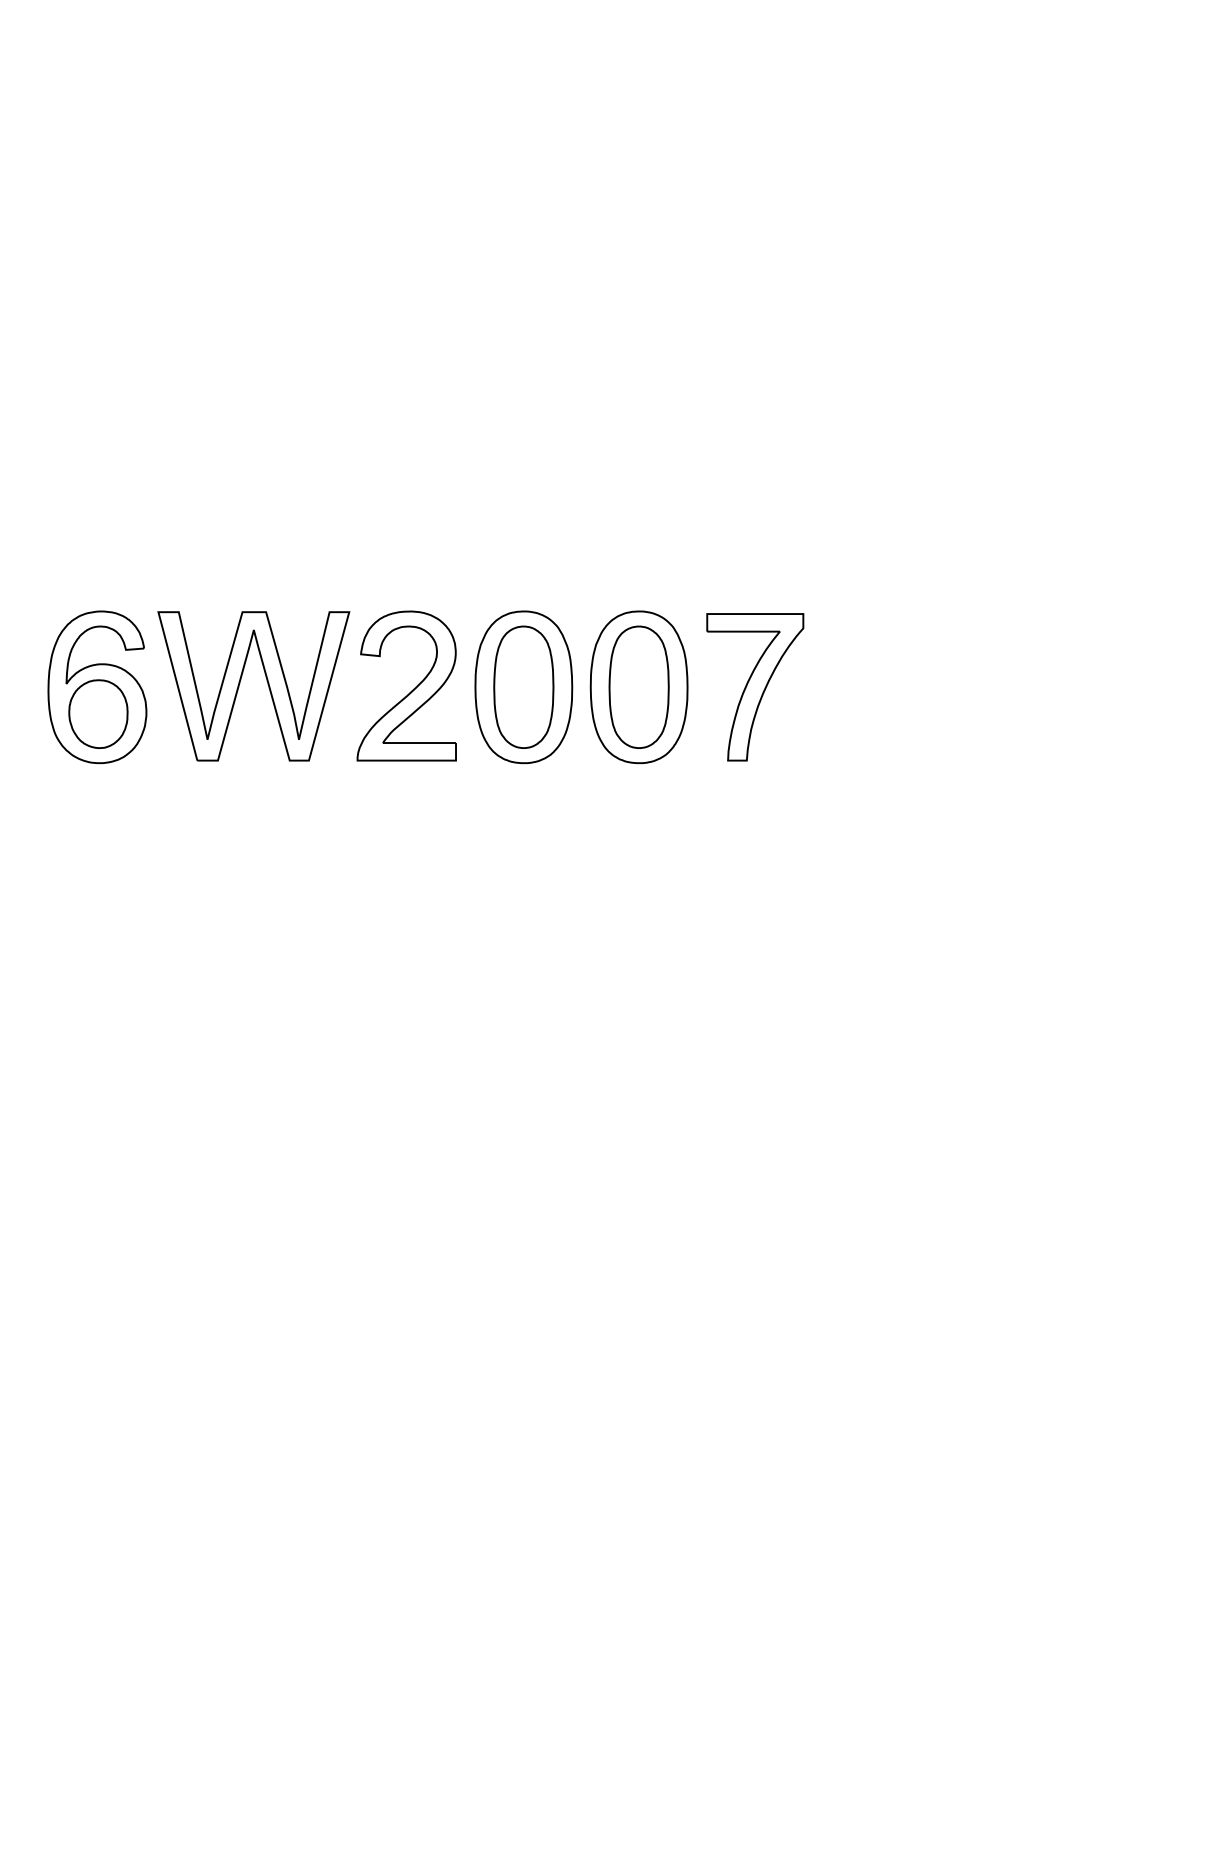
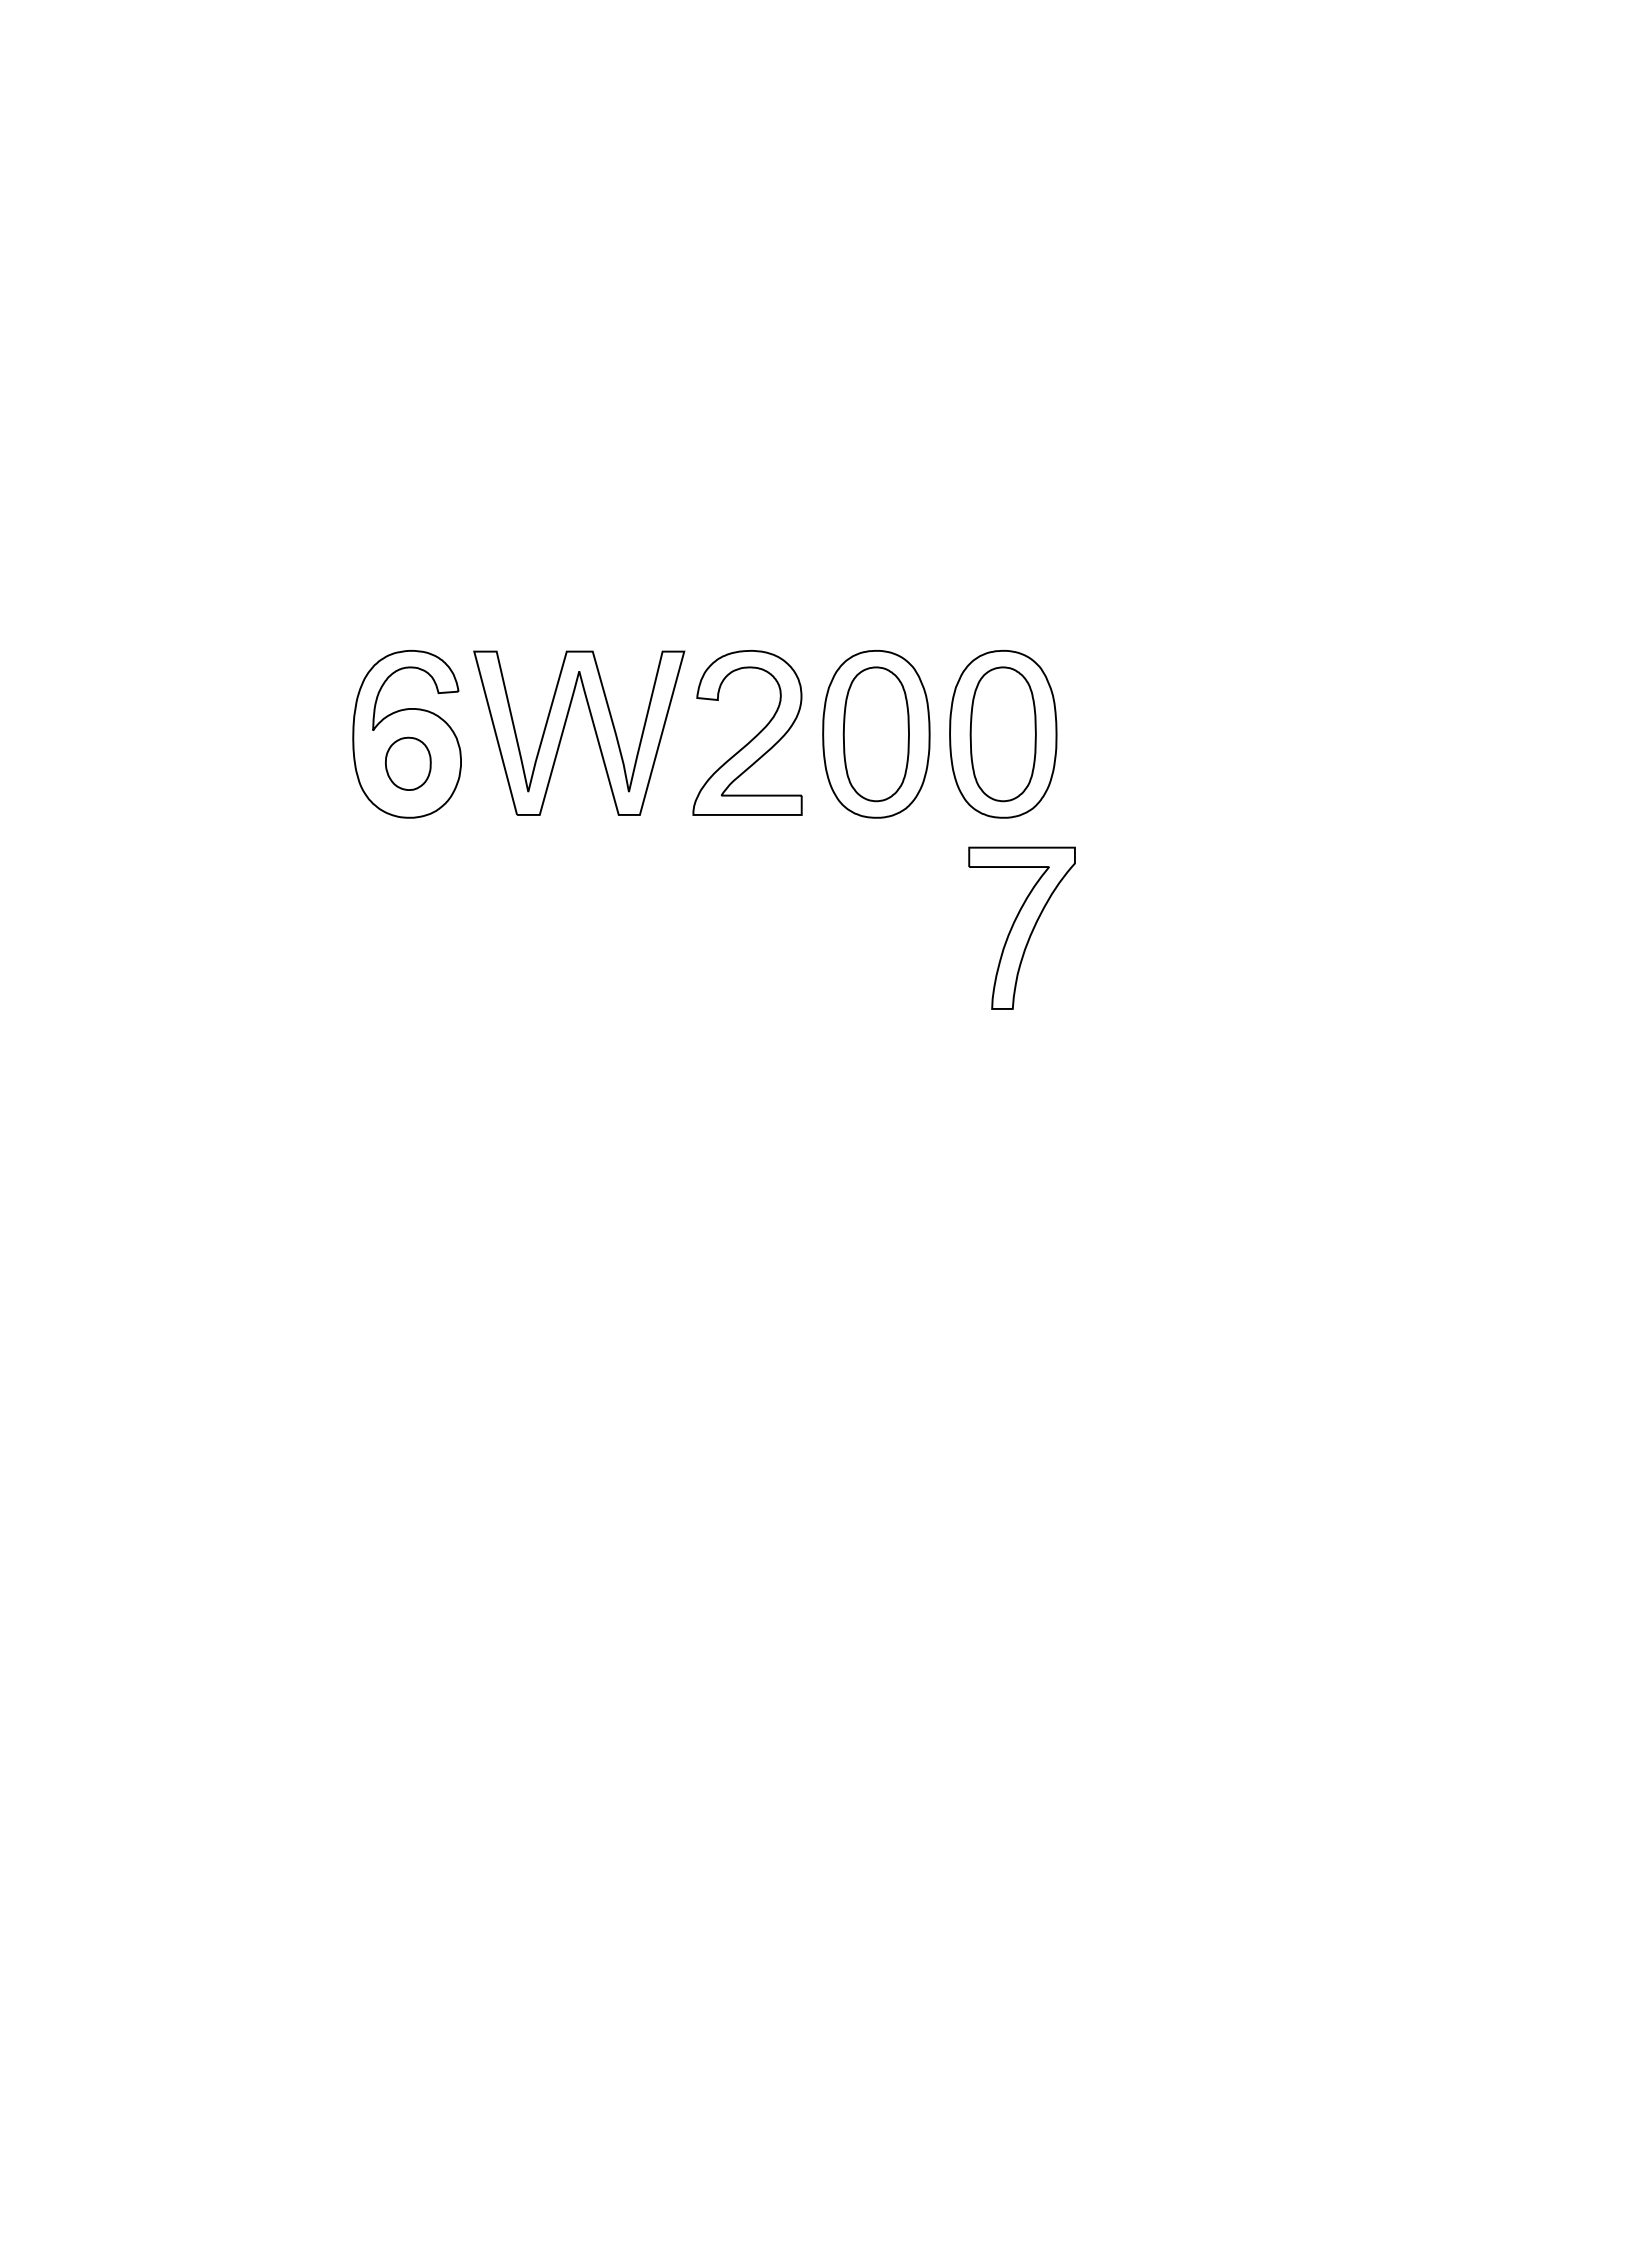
part: (754, 686) -> (1021, 927), moved
part: (98, 713) -> (408, 763), size x0.7

